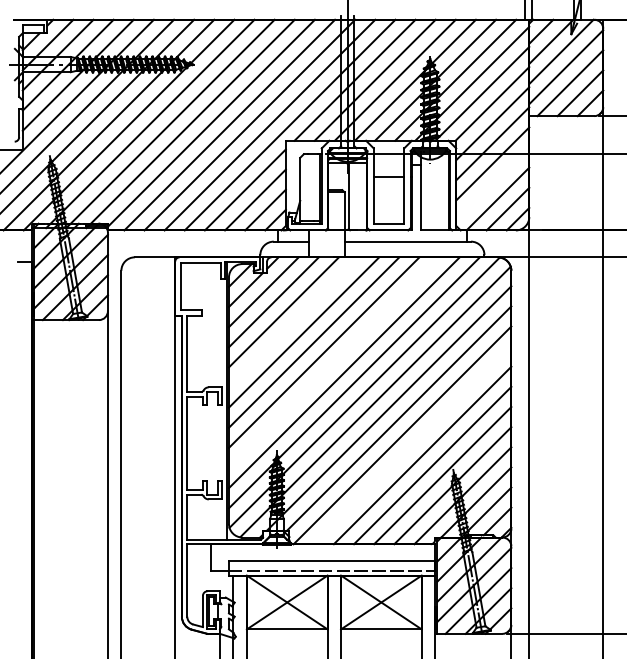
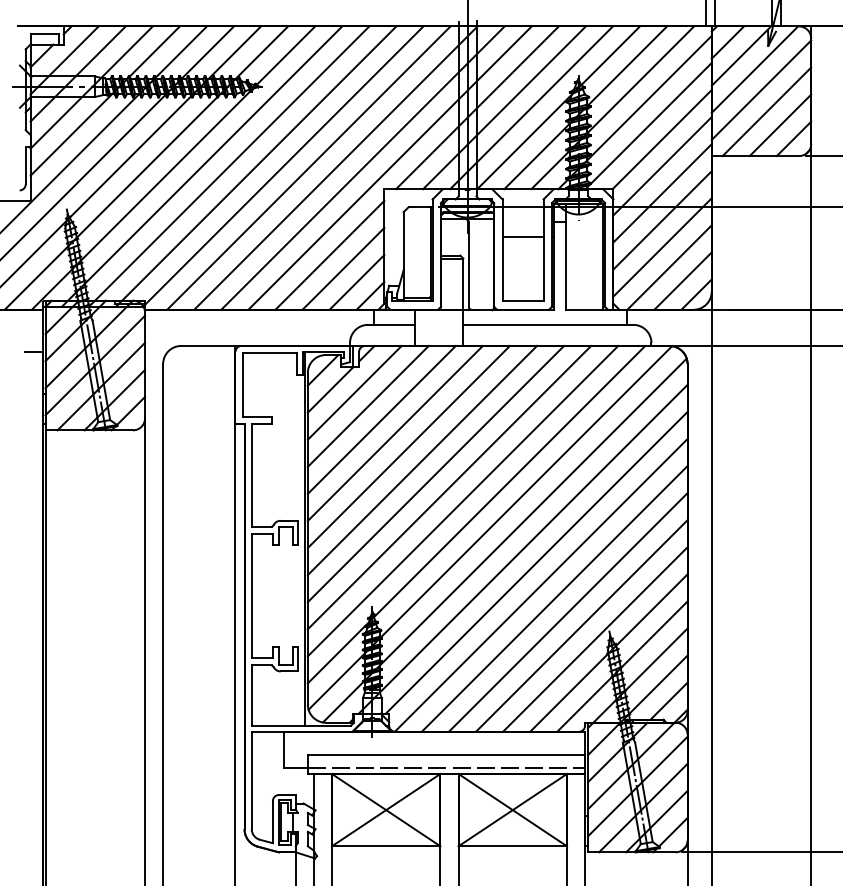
line: (492, 183) -> (662, 246), added
line: (293, 322) -> (394, 433), added
line: (333, 362) -> (448, 487), added
line: (412, 445) -> (554, 598), added

